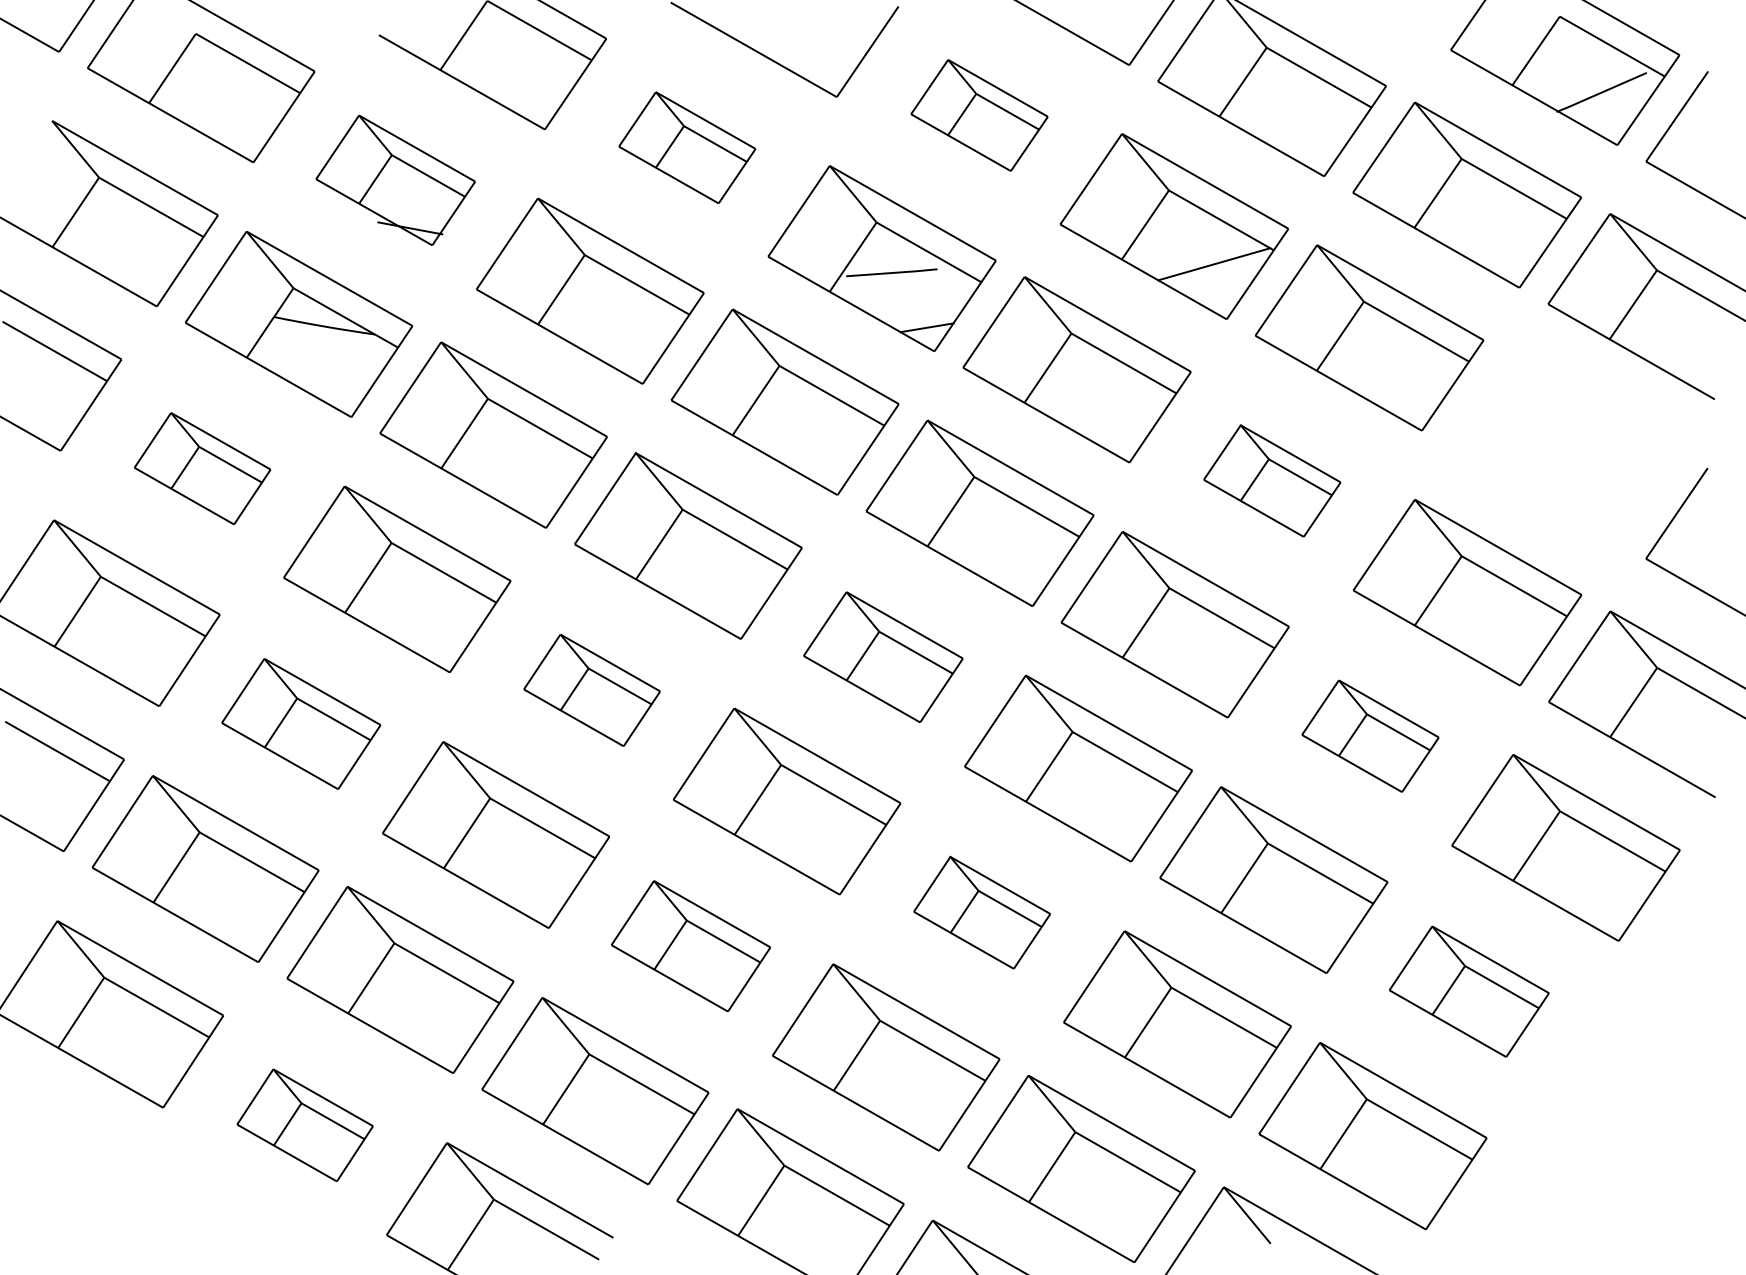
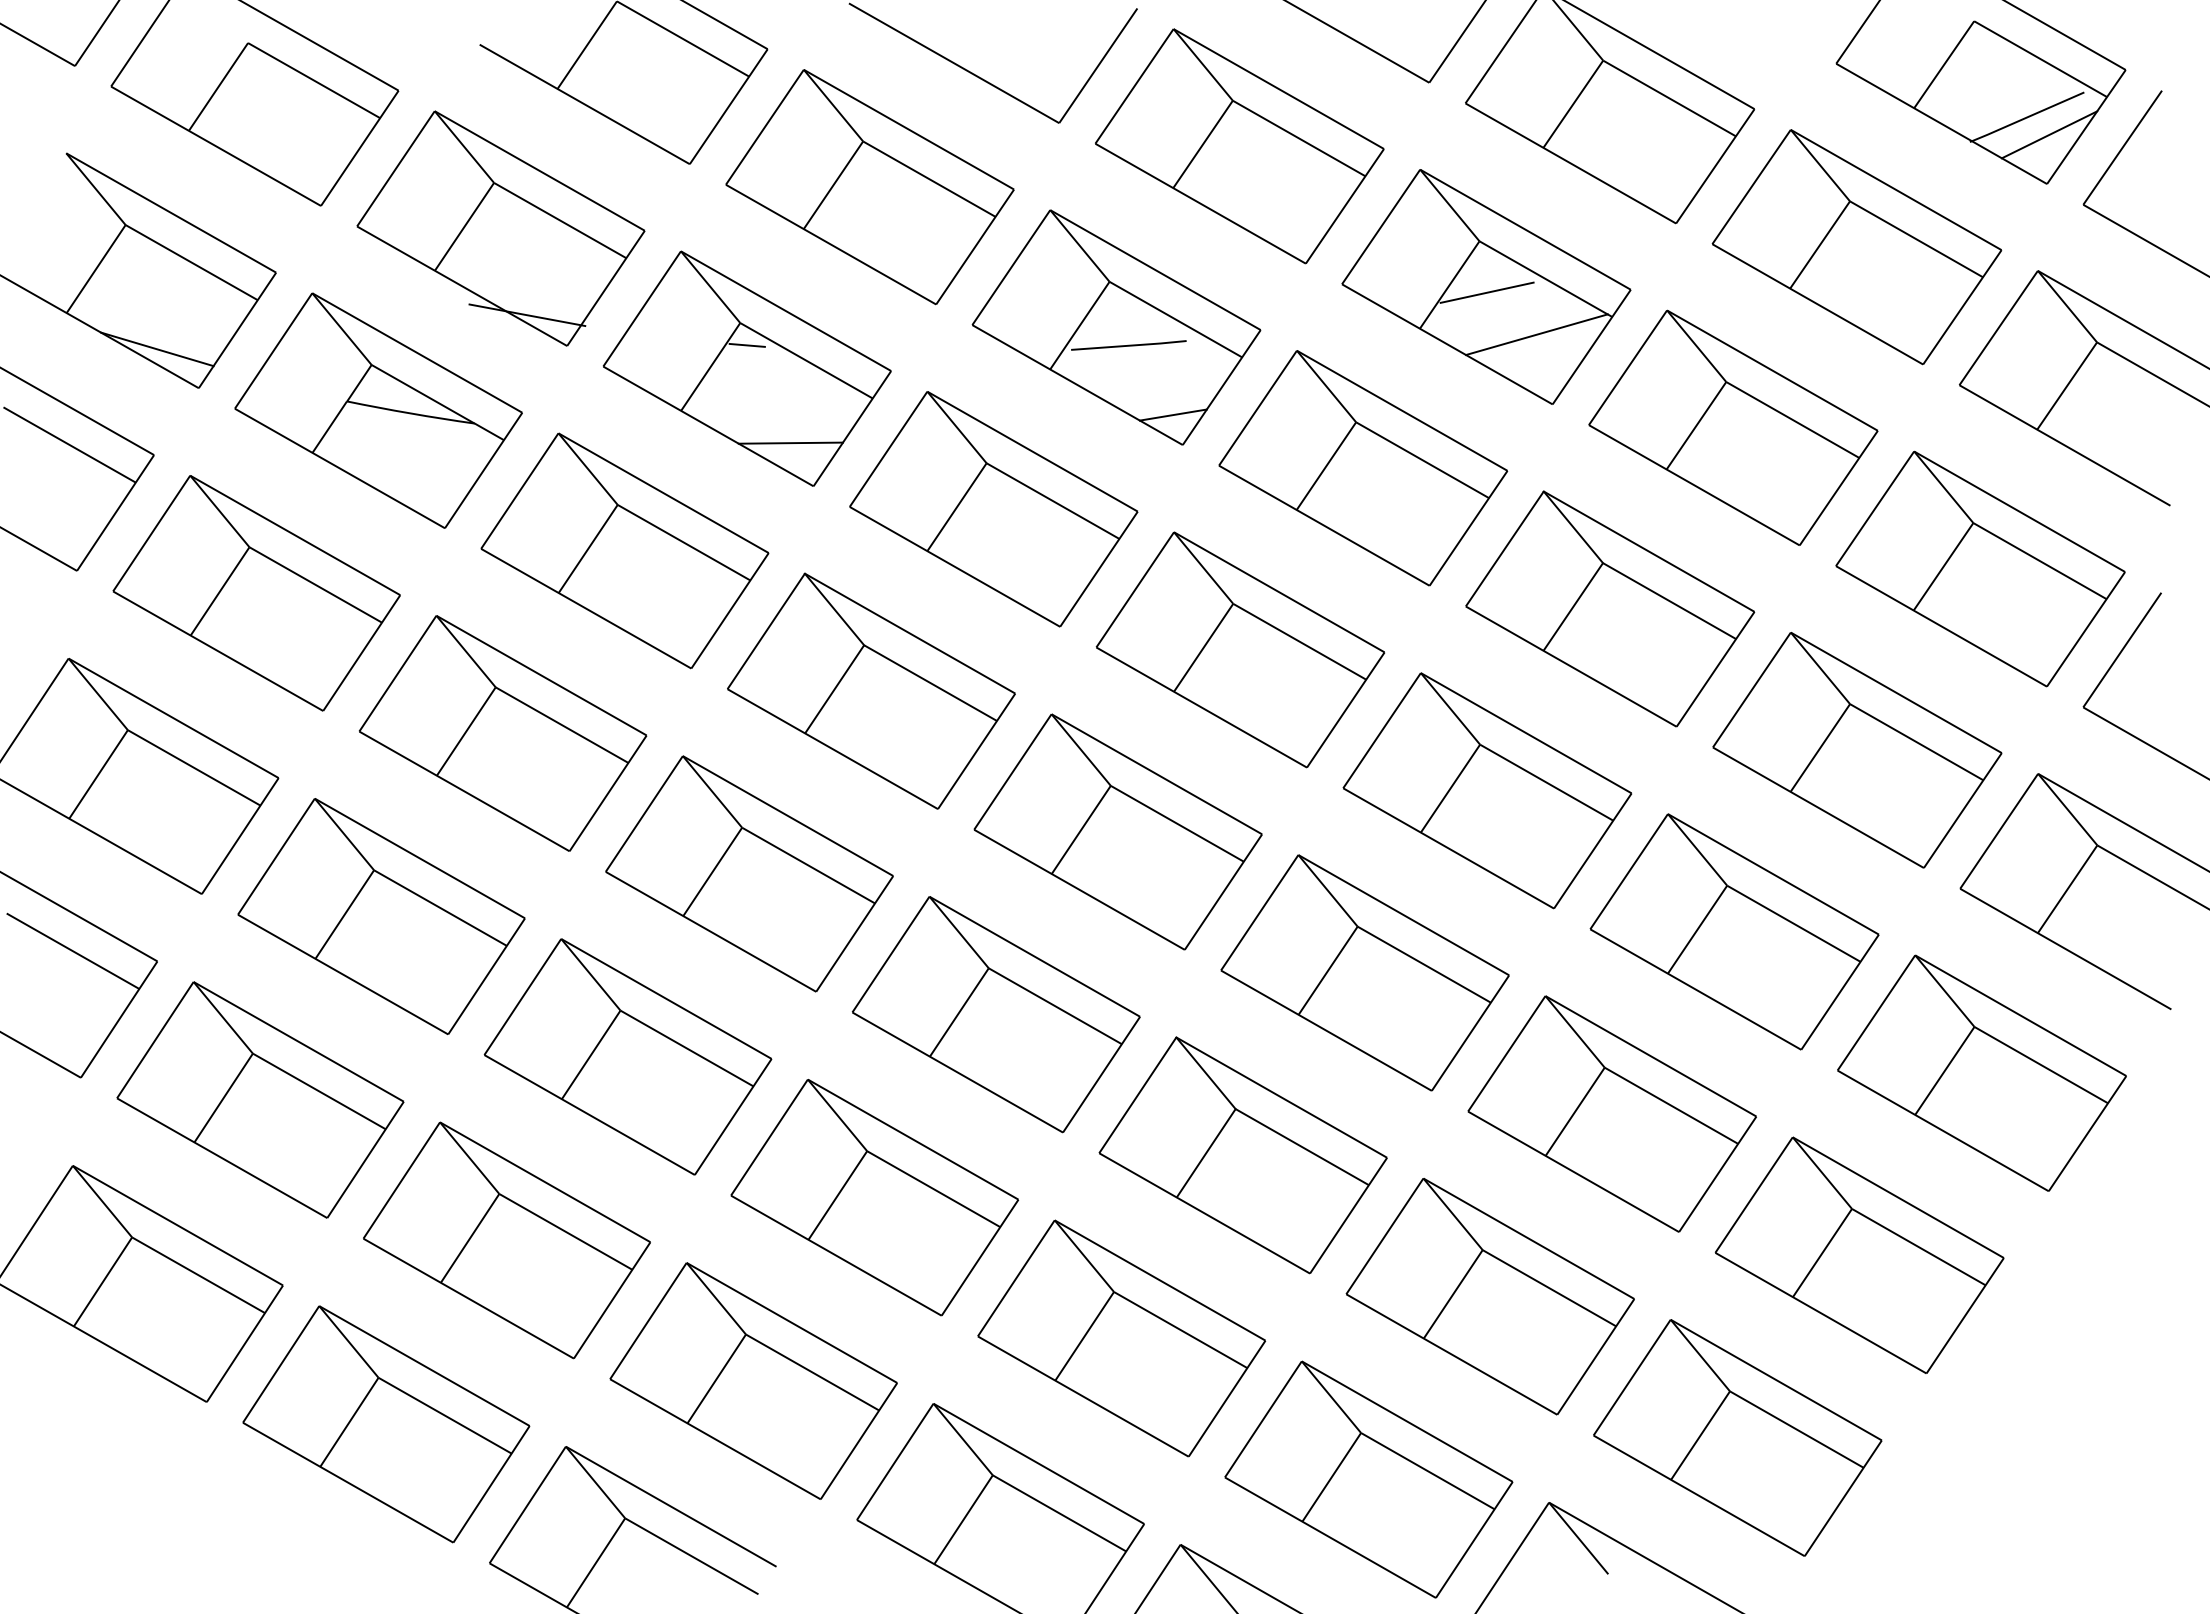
line: (1619, 106) -> (2049, 134), added
part: (979, 115) -> (1239, 146), size x1.67
part: (686, 147) -> (869, 187), size x1.67
part: (395, 180) -> (500, 228), size x1.43
line: (1174, 230) -> (1486, 292), added
line: (589, 272) -> (746, 344), added
line: (124, 275) -> (157, 349), added
line: (624, 349) -> (790, 442), added
part: (1564, 449) -> (1980, 568), added
part: (202, 468) -> (256, 593), size x1.67
part: (1272, 480) -> (1610, 608), size x1.67
part: (882, 656) -> (1117, 831), size x1.43
part: (592, 690) -> (749, 873), size x1.67
part: (301, 724) -> (381, 916), size x1.43
part: (1370, 735) -> (1734, 931), size x1.67
part: (981, 912) -> (1242, 1155), size x1.67
part: (690, 946) -> (874, 1197), size x1.43
part: (1469, 991) -> (1859, 1254), size x1.43
part: (305, 1125) -> (386, 1424), size x1.67

